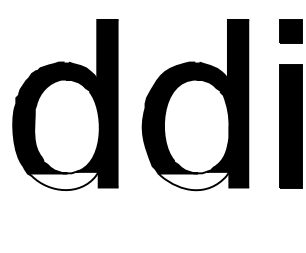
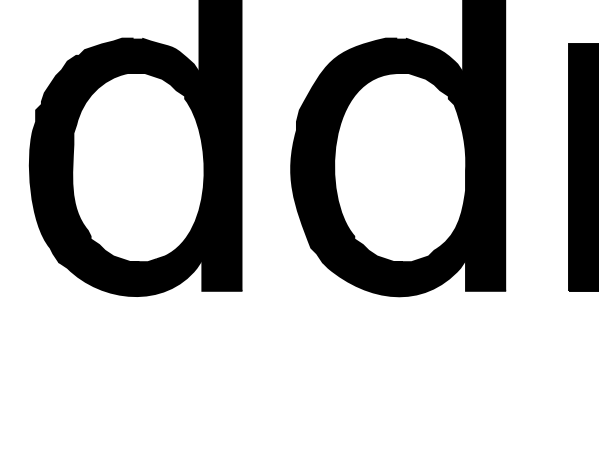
fill: (62, 180) -> (129, 276), added
fill: (193, 180) -> (393, 276), added

